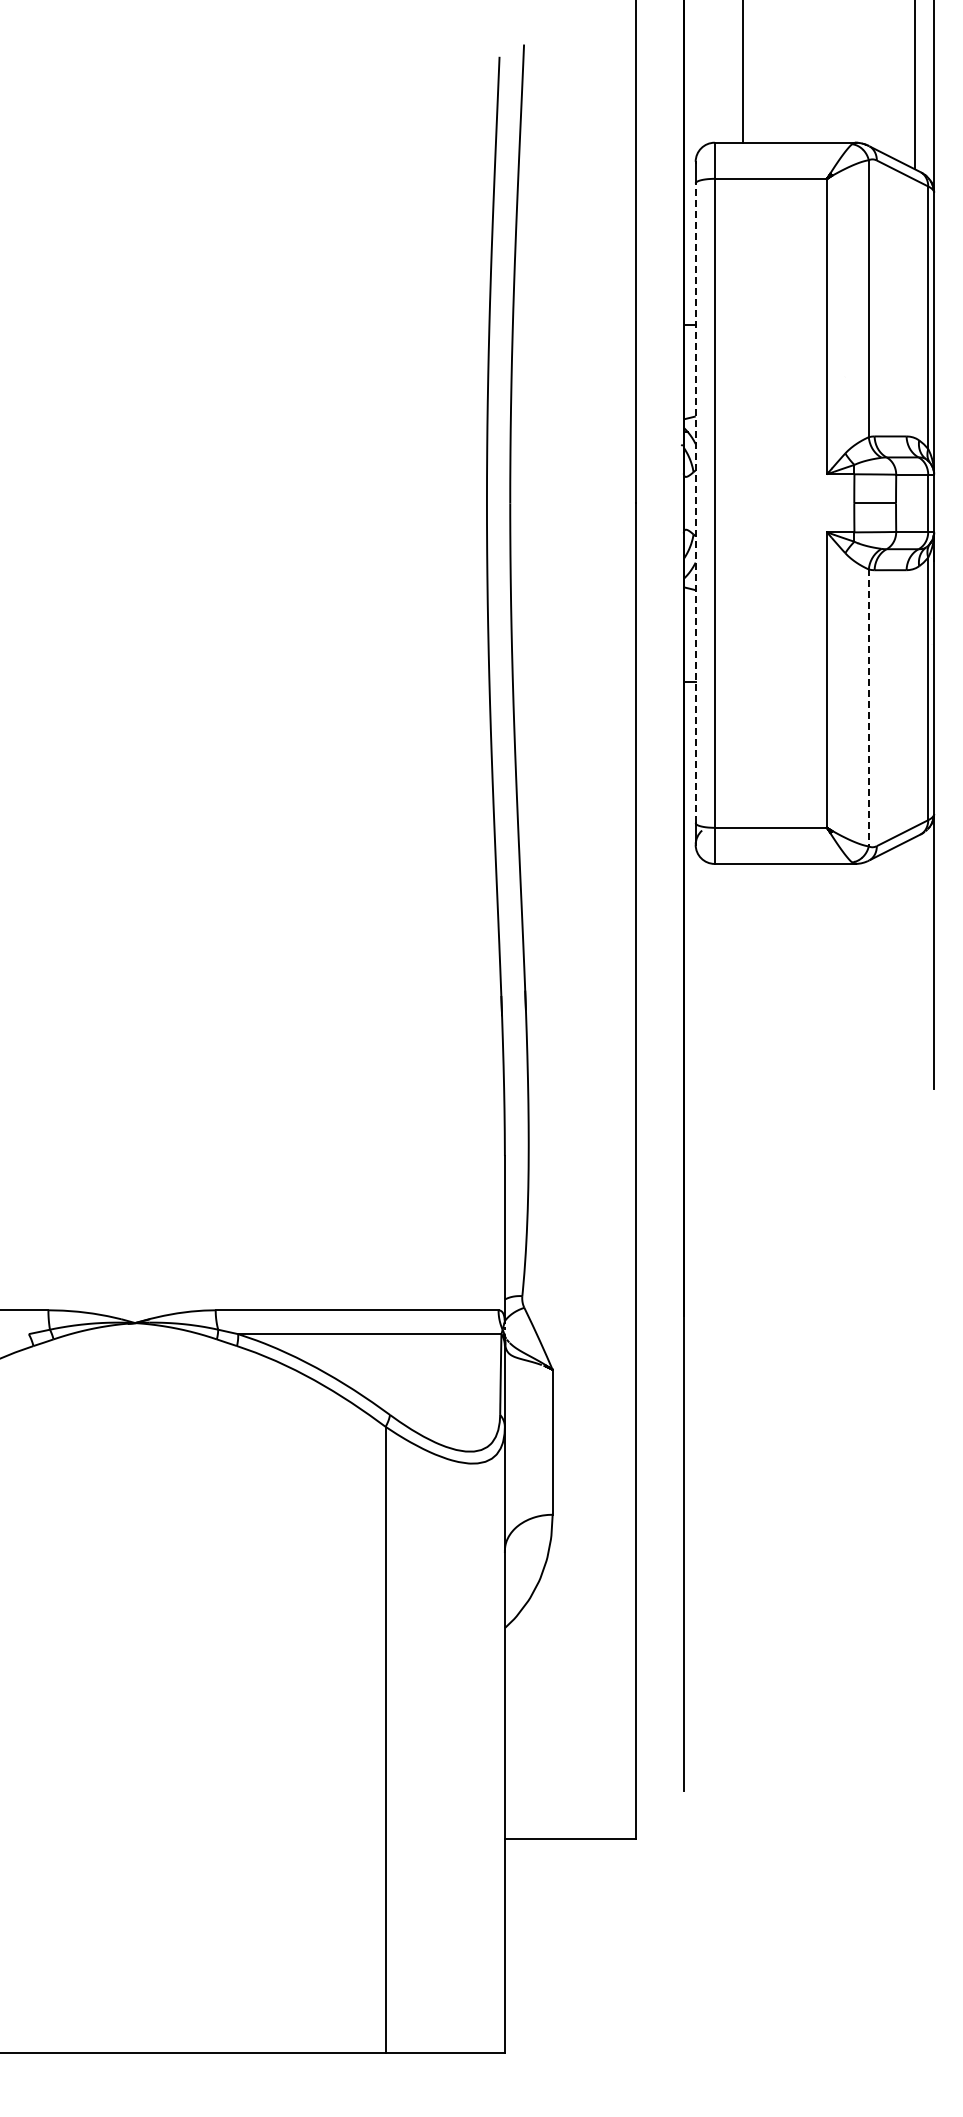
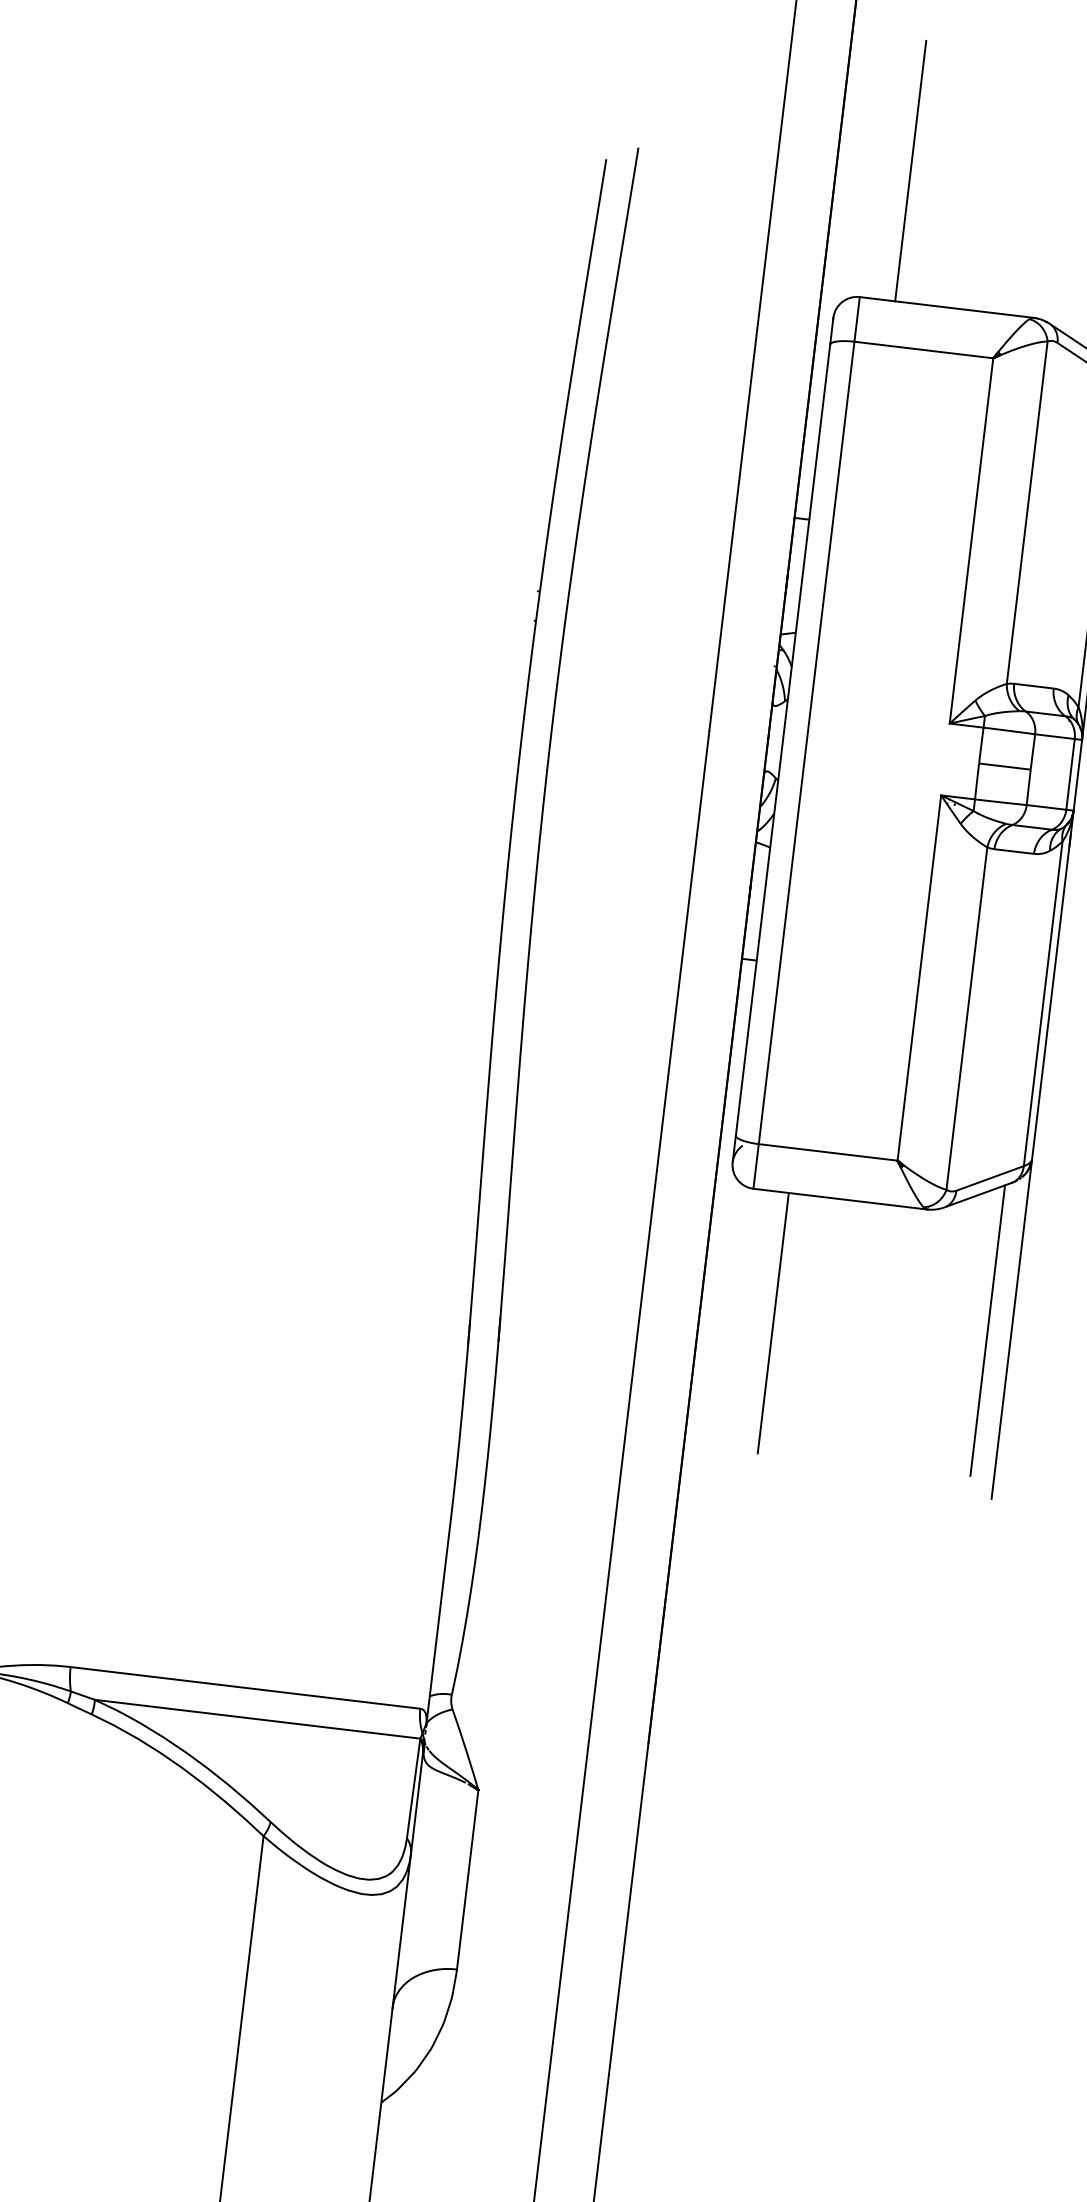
line: (695, 503) -> (782, 740), dashed -> solid
line: (868, 708) -> (966, 1019), dashed -> solid
line: (915, 954) -> (988, 1330), added
line: (743, 968) -> (773, 1322), added

